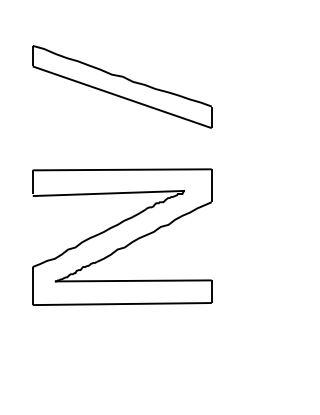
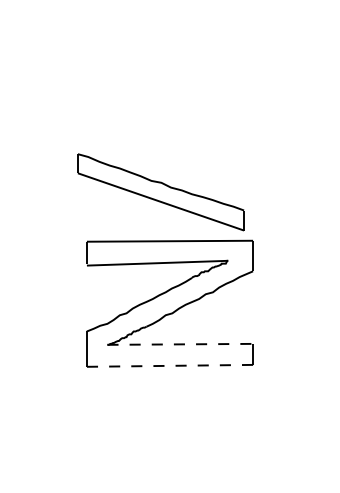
part: (121, 87) -> (160, 192), moved
line: (133, 281) -> (180, 344), solid -> dashed
line: (121, 303) -> (169, 365), solid -> dashed

